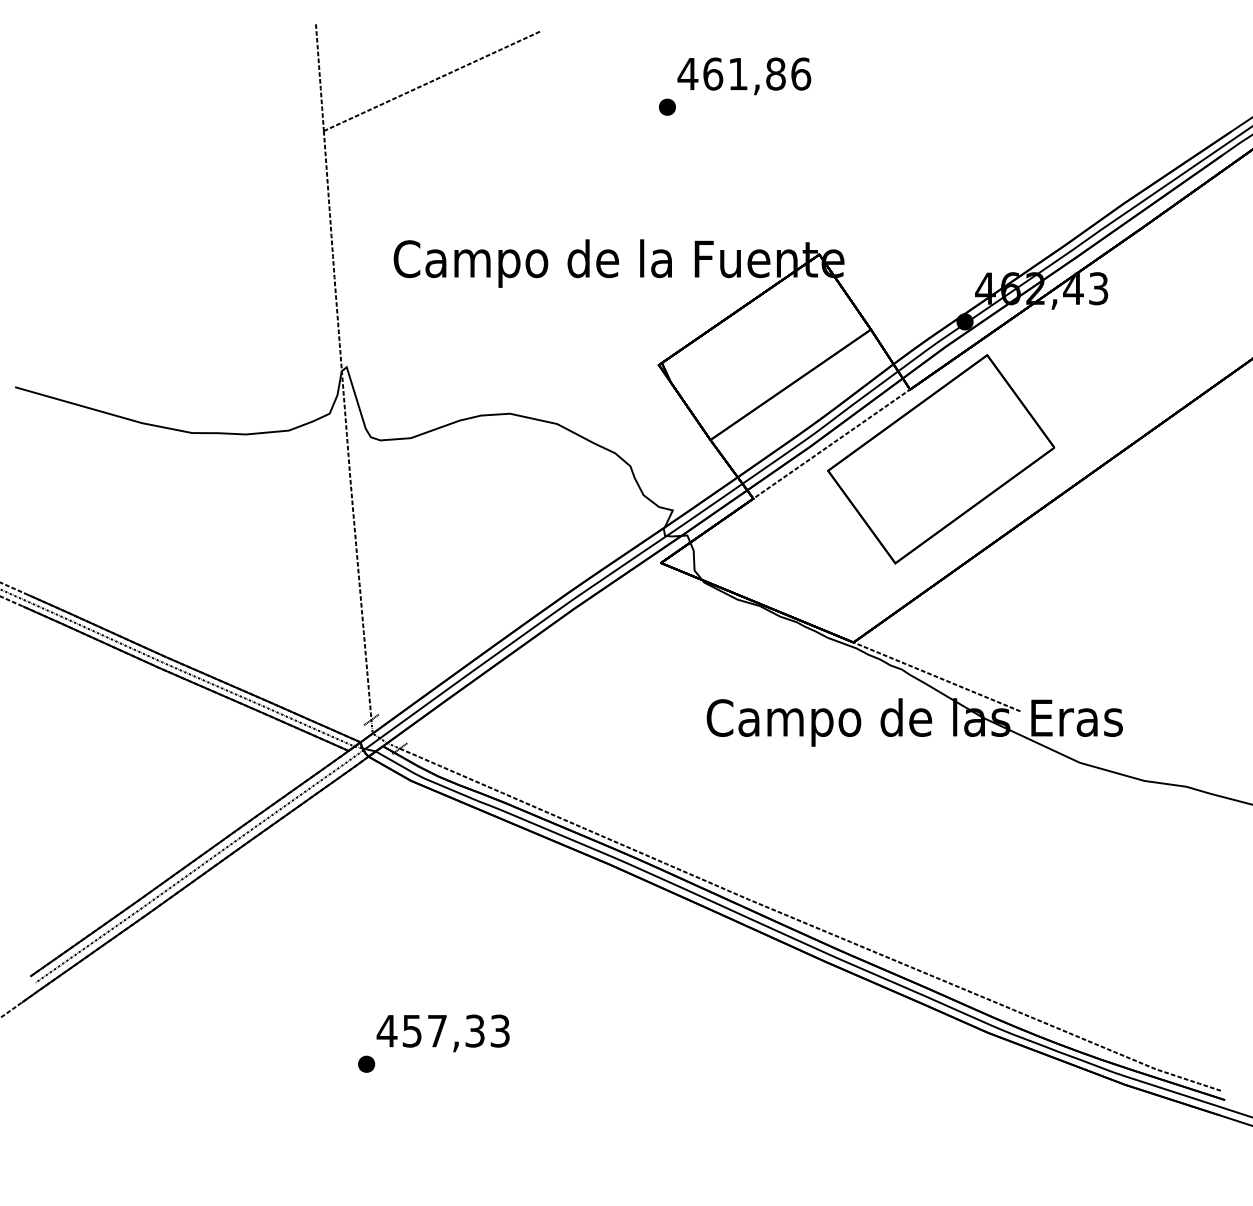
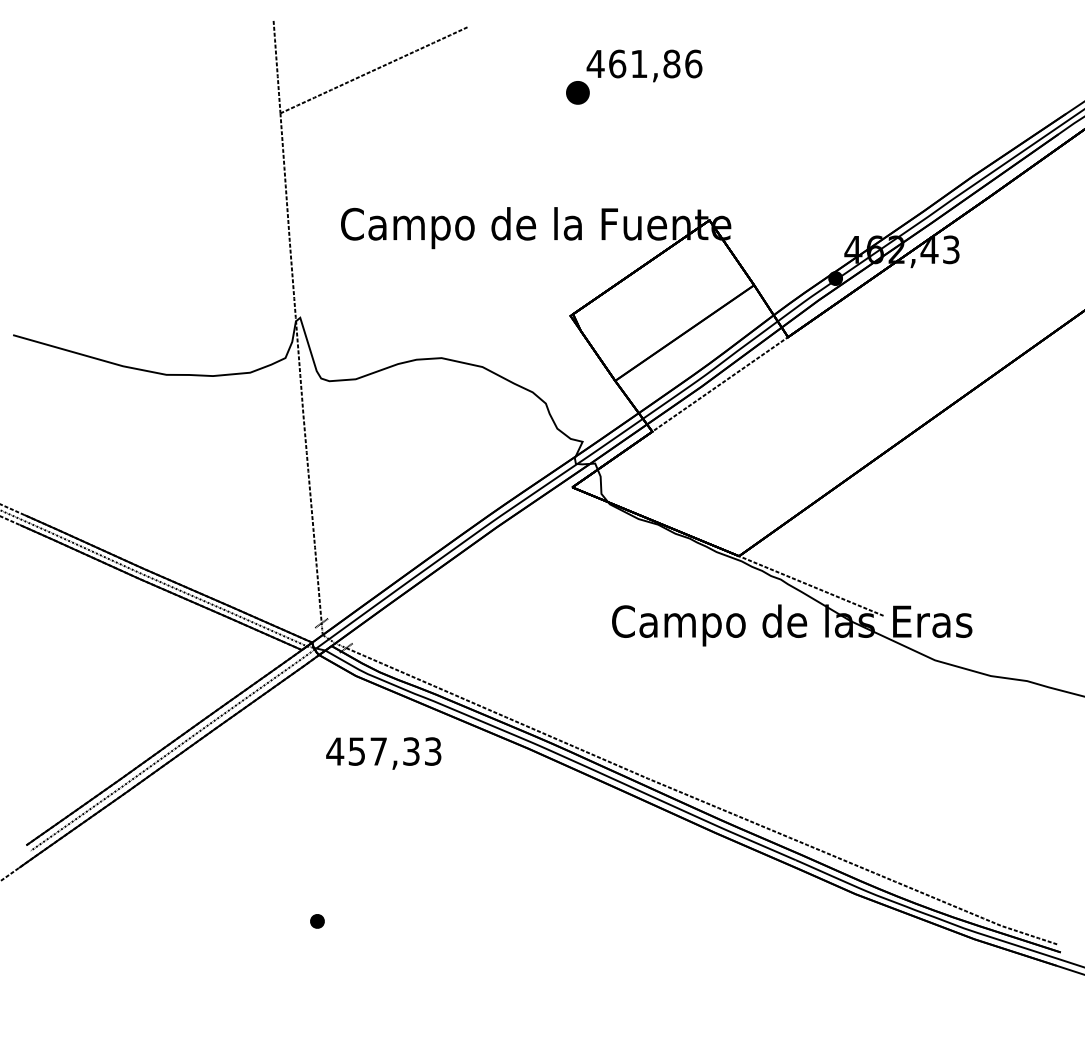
part: (667, 106) -> (578, 92), size x1.6
part: (940, 459) -> (814, 397), removed
text: (442, 1033) -> (383, 753), moved

